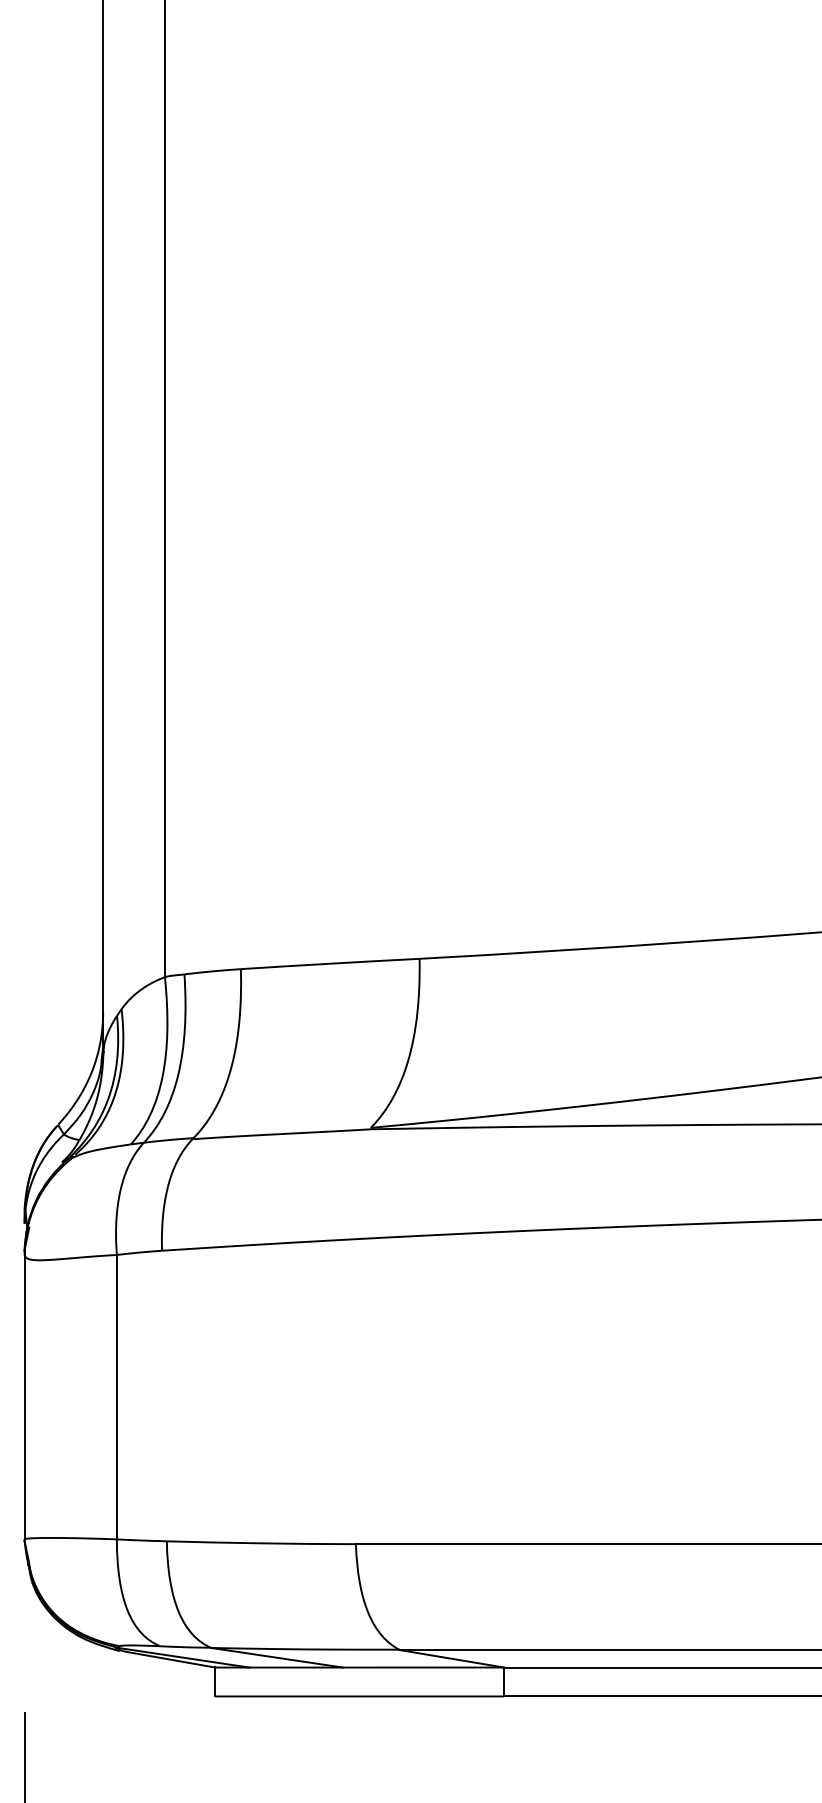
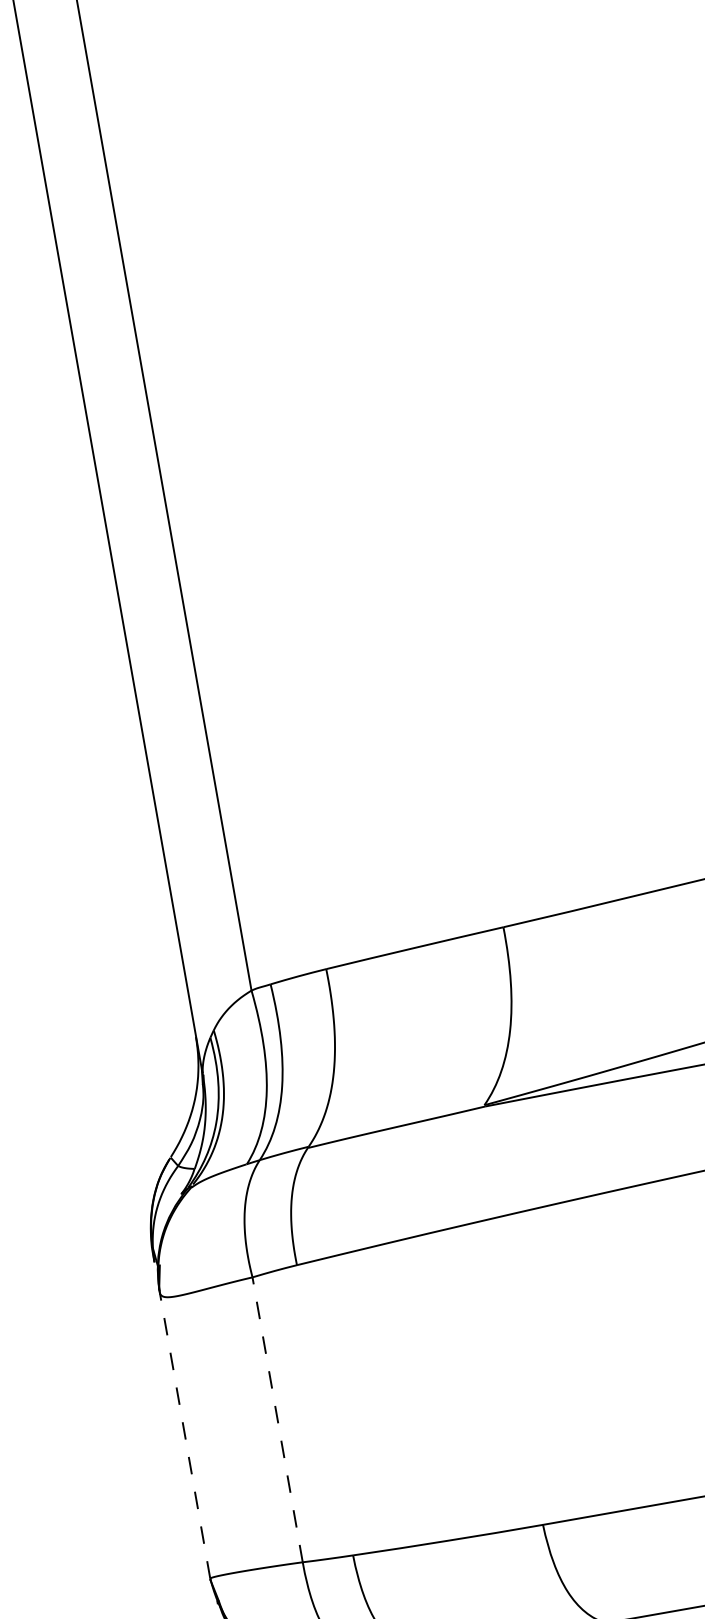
line: (24, 1396) -> (184, 1435), solid -> dashed
line: (116, 1396) -> (277, 1419), solid -> dashed

